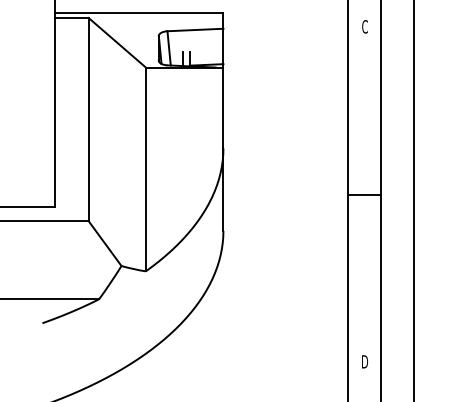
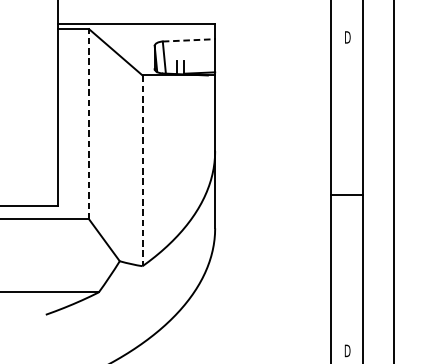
text: (365, 26) -> (348, 37), C -> D
line: (195, 29) -> (189, 39), solid -> dashed
line: (88, 119) -> (88, 124), solid -> dashed
line: (145, 169) -> (142, 170), solid -> dashed

